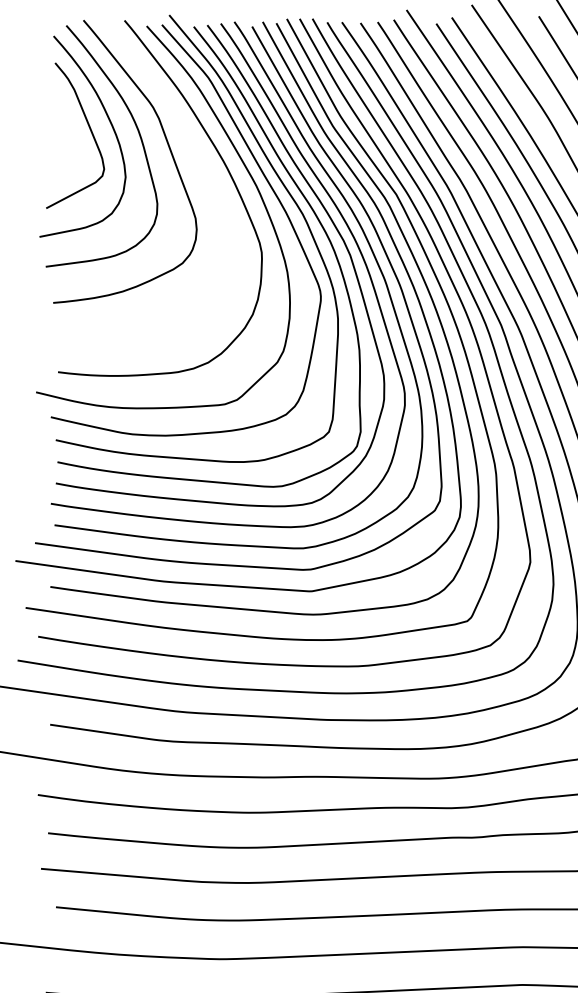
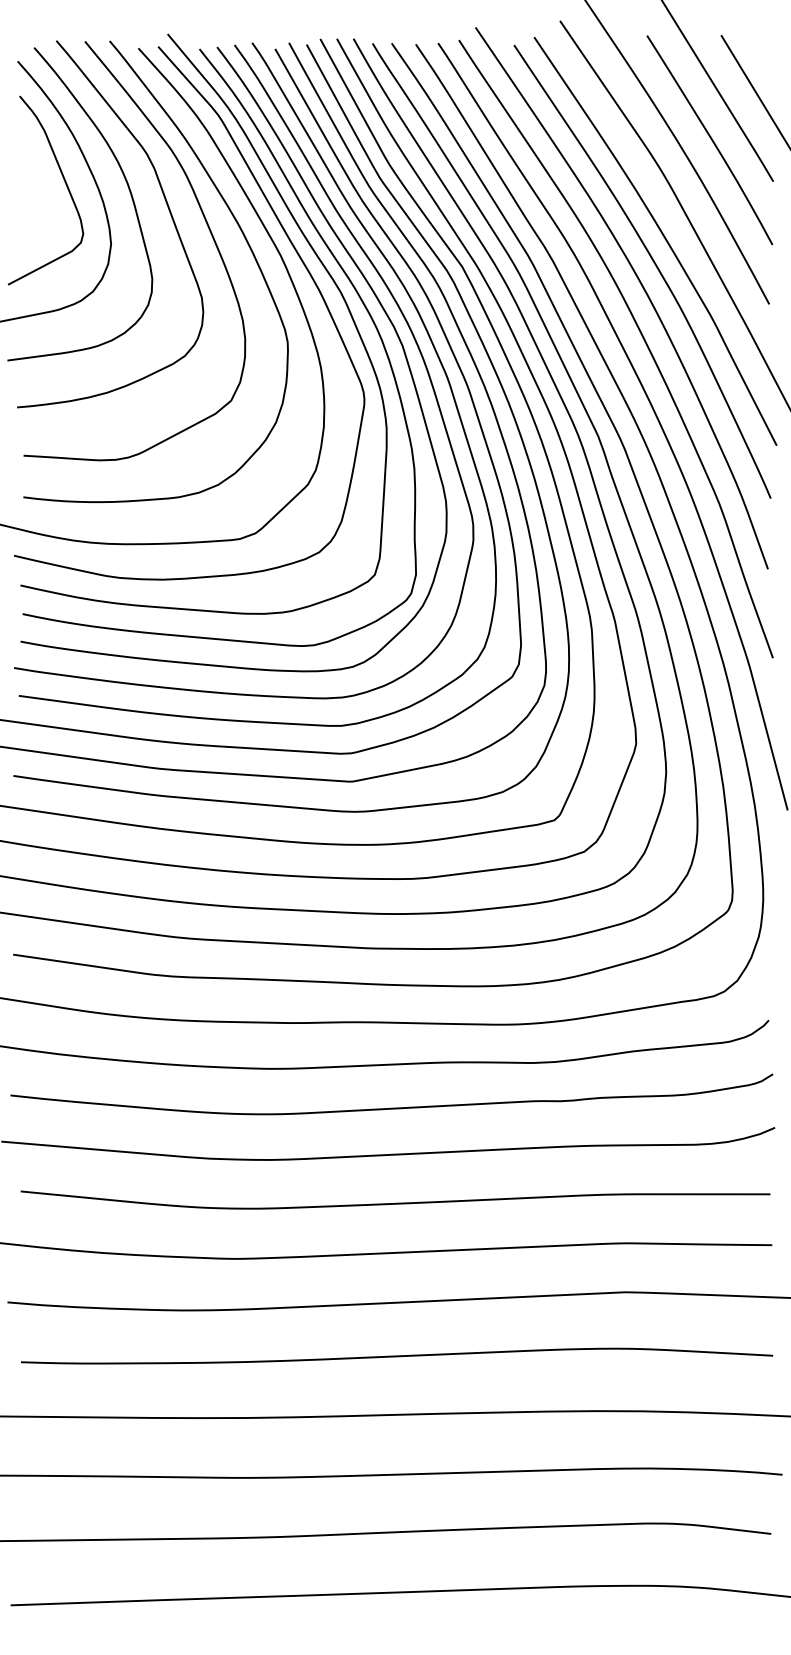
curve: (198, 160) -> (205, 222), added

